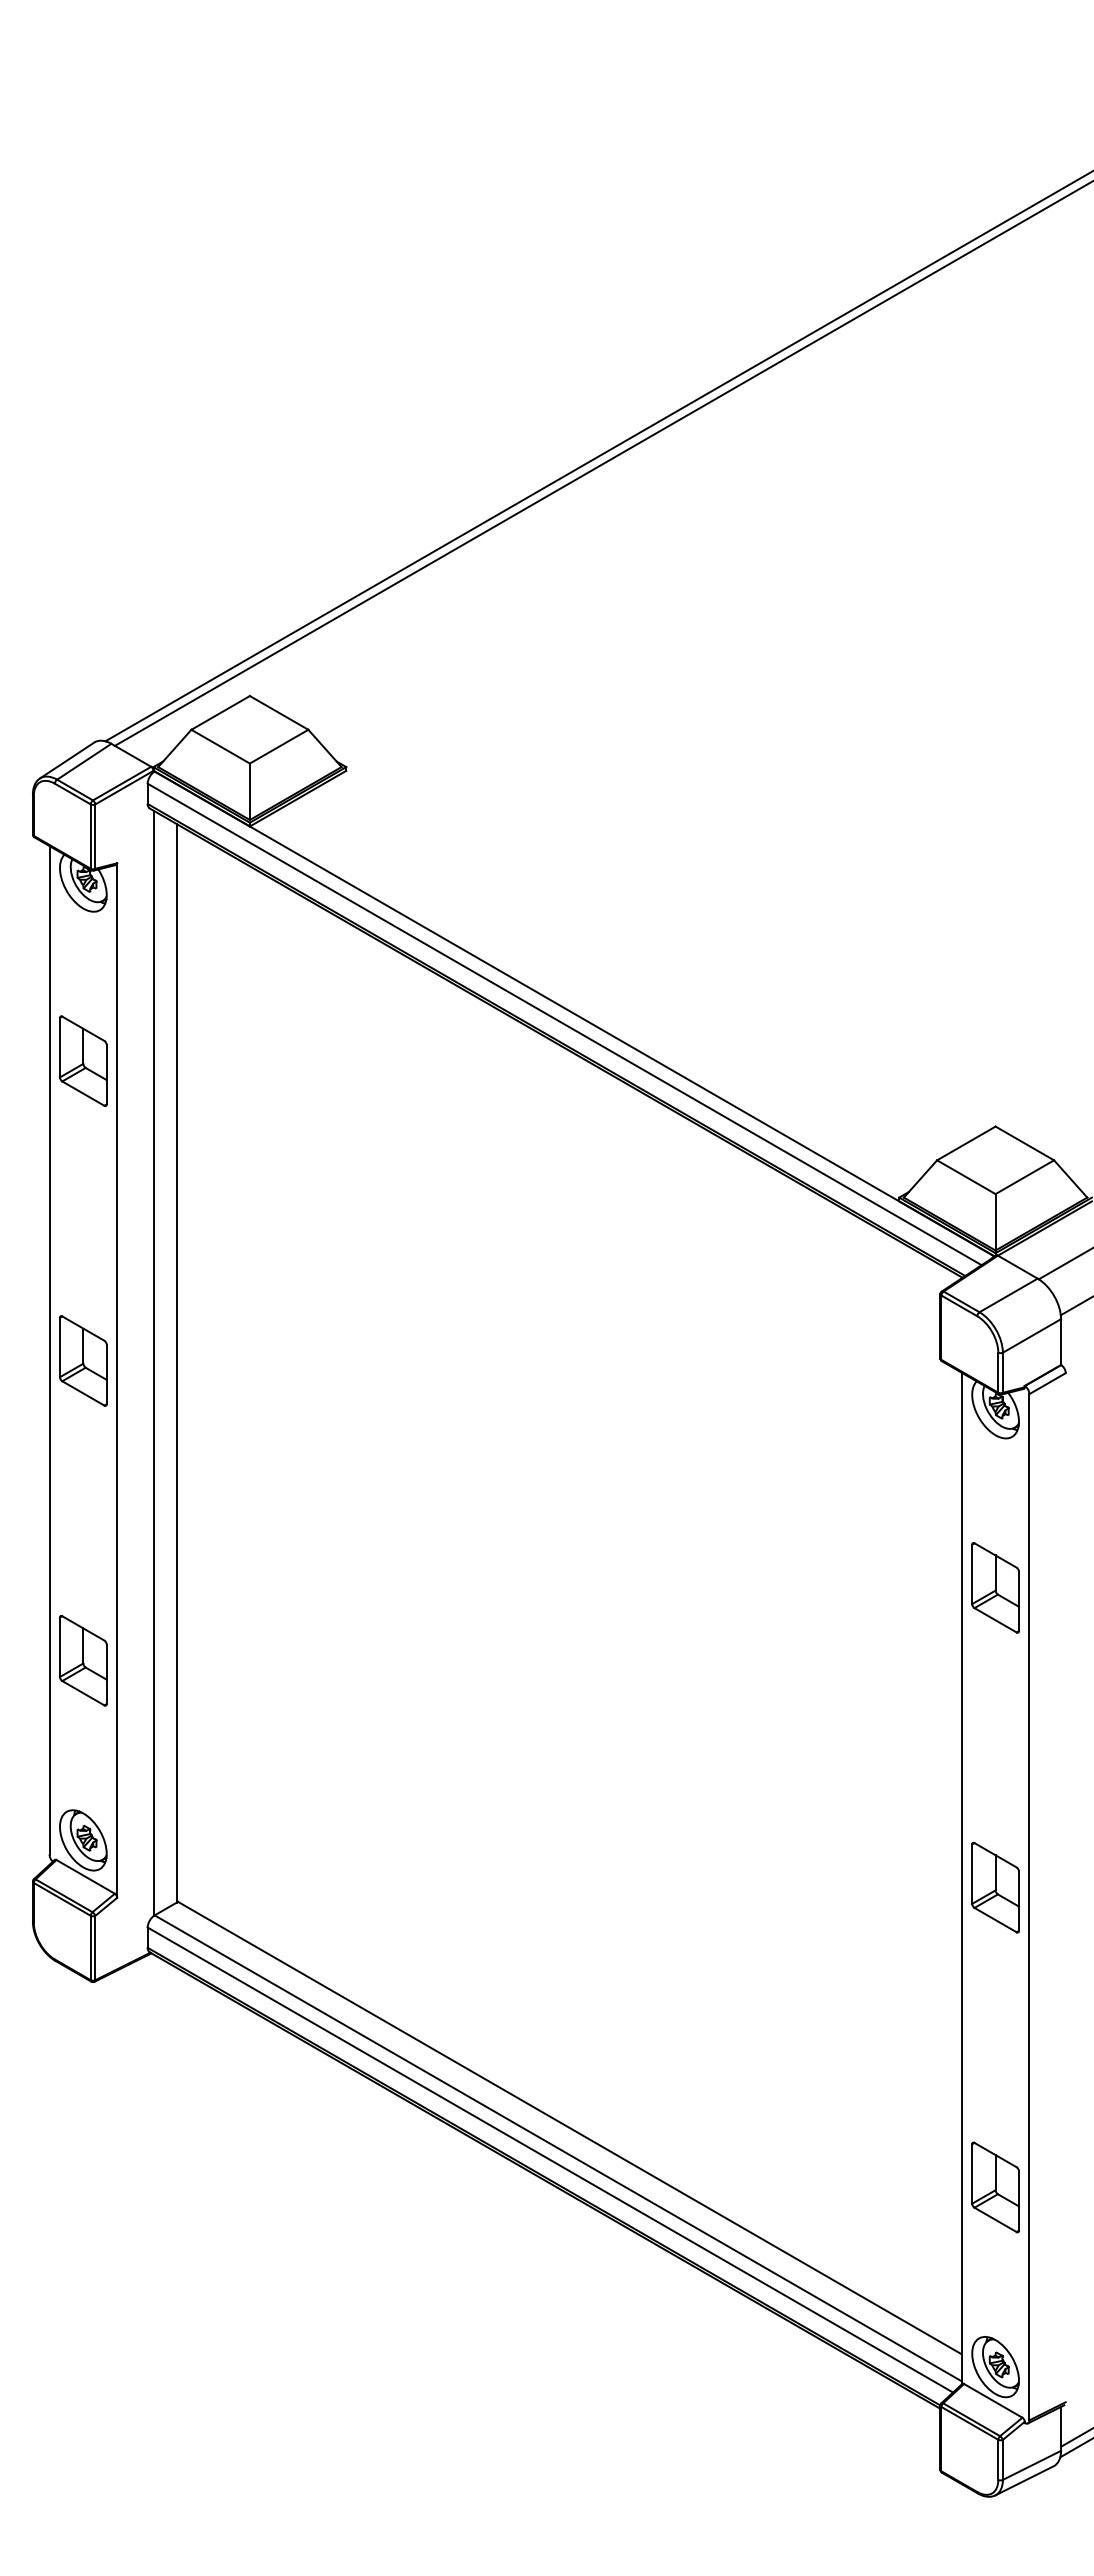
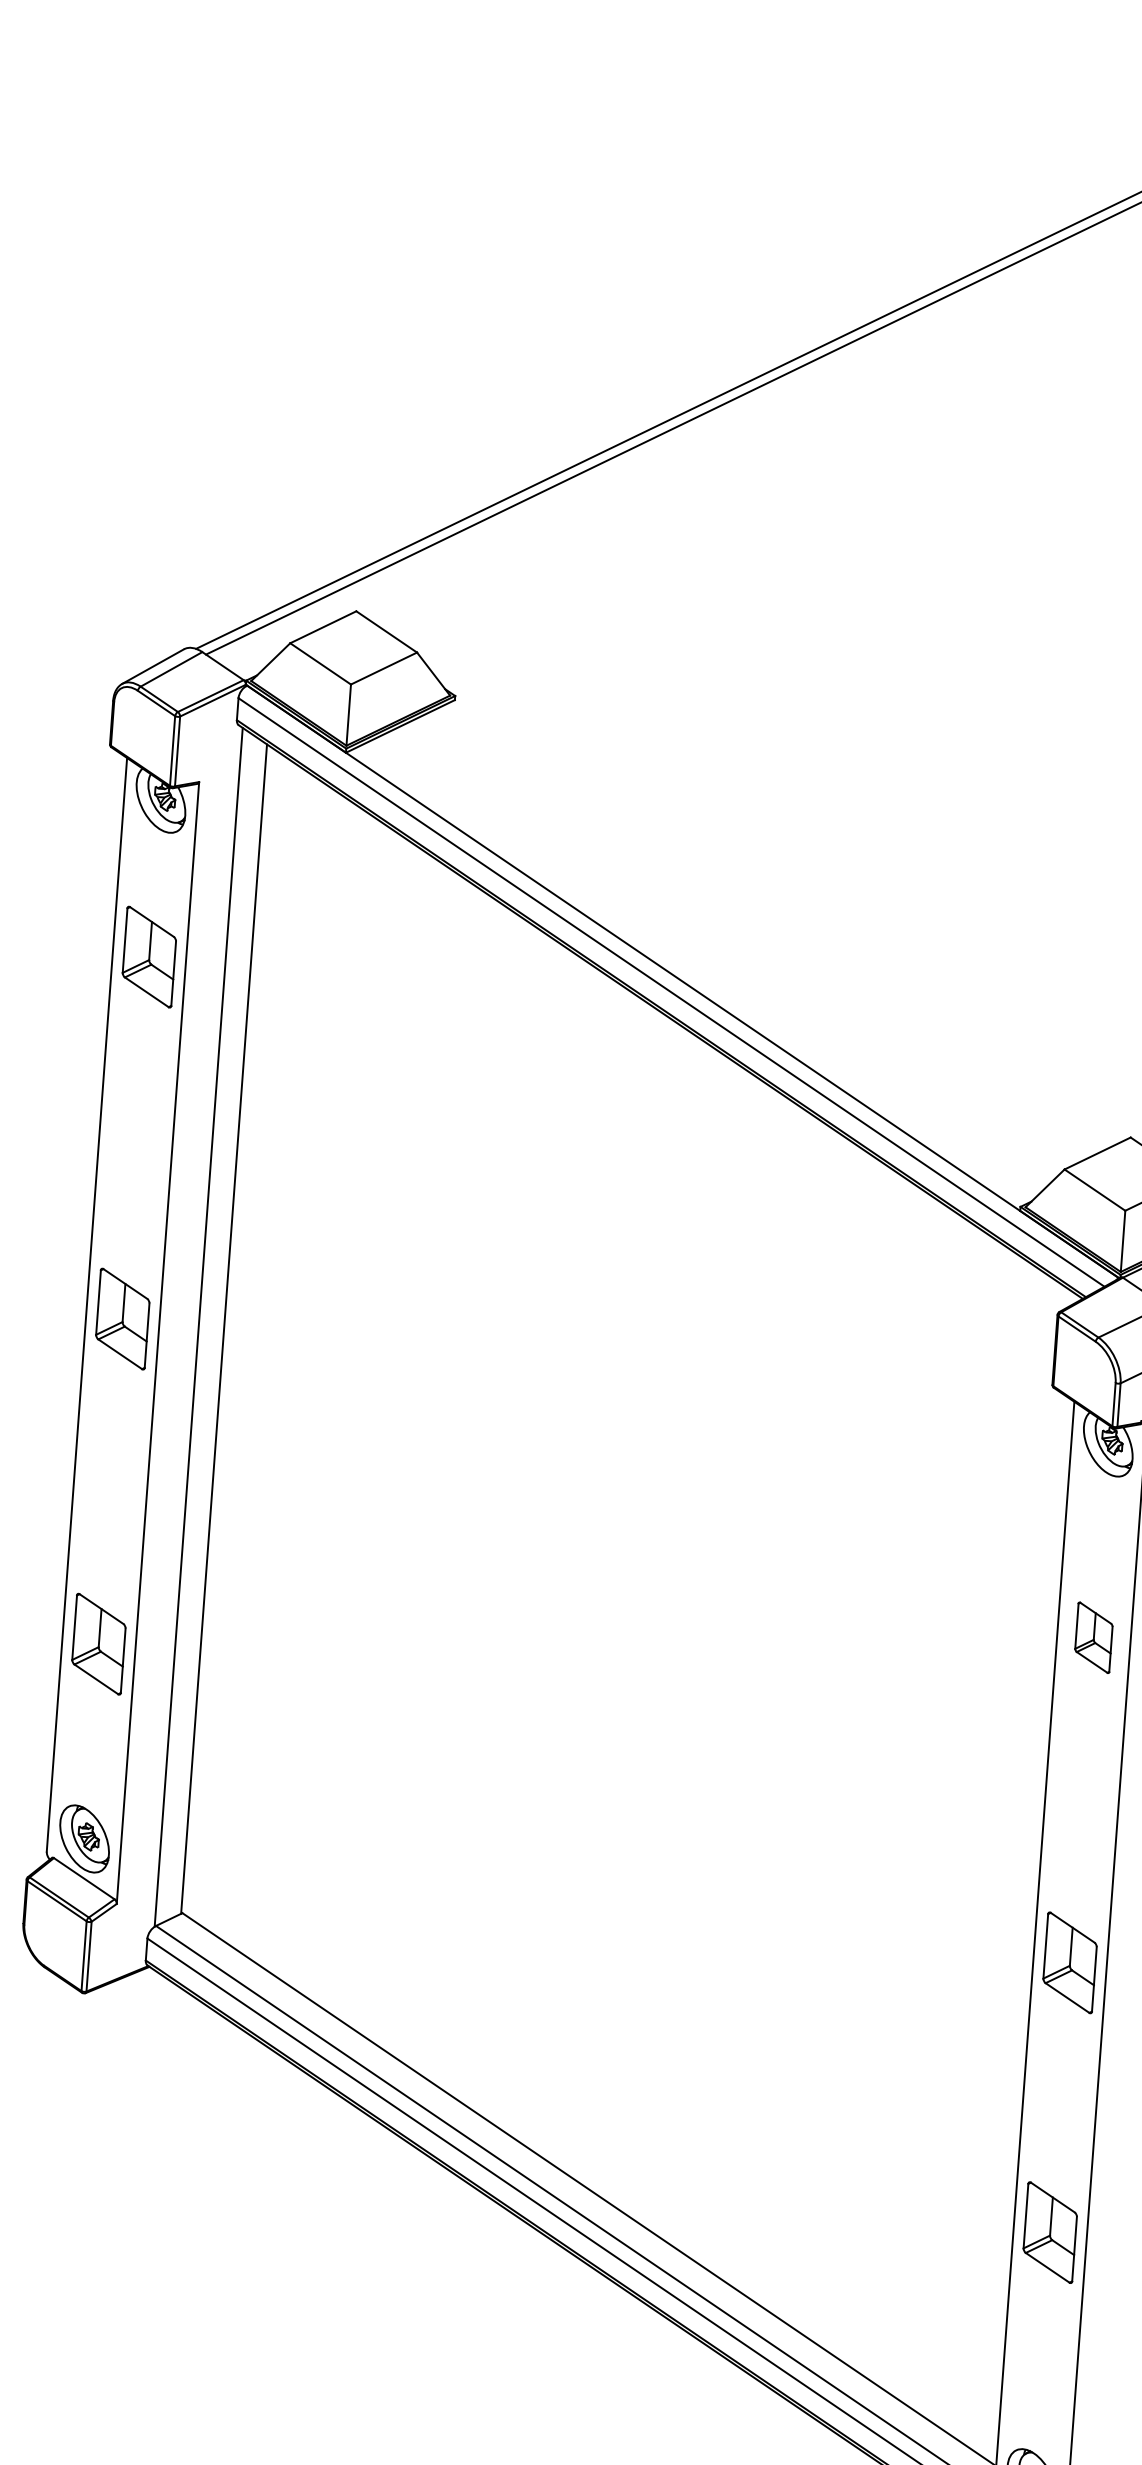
part: (83, 1060) -> (149, 956), moved
part: (995, 1587) -> (1093, 1637), size x0.7
part: (995, 2187) -> (1050, 2232), moved

